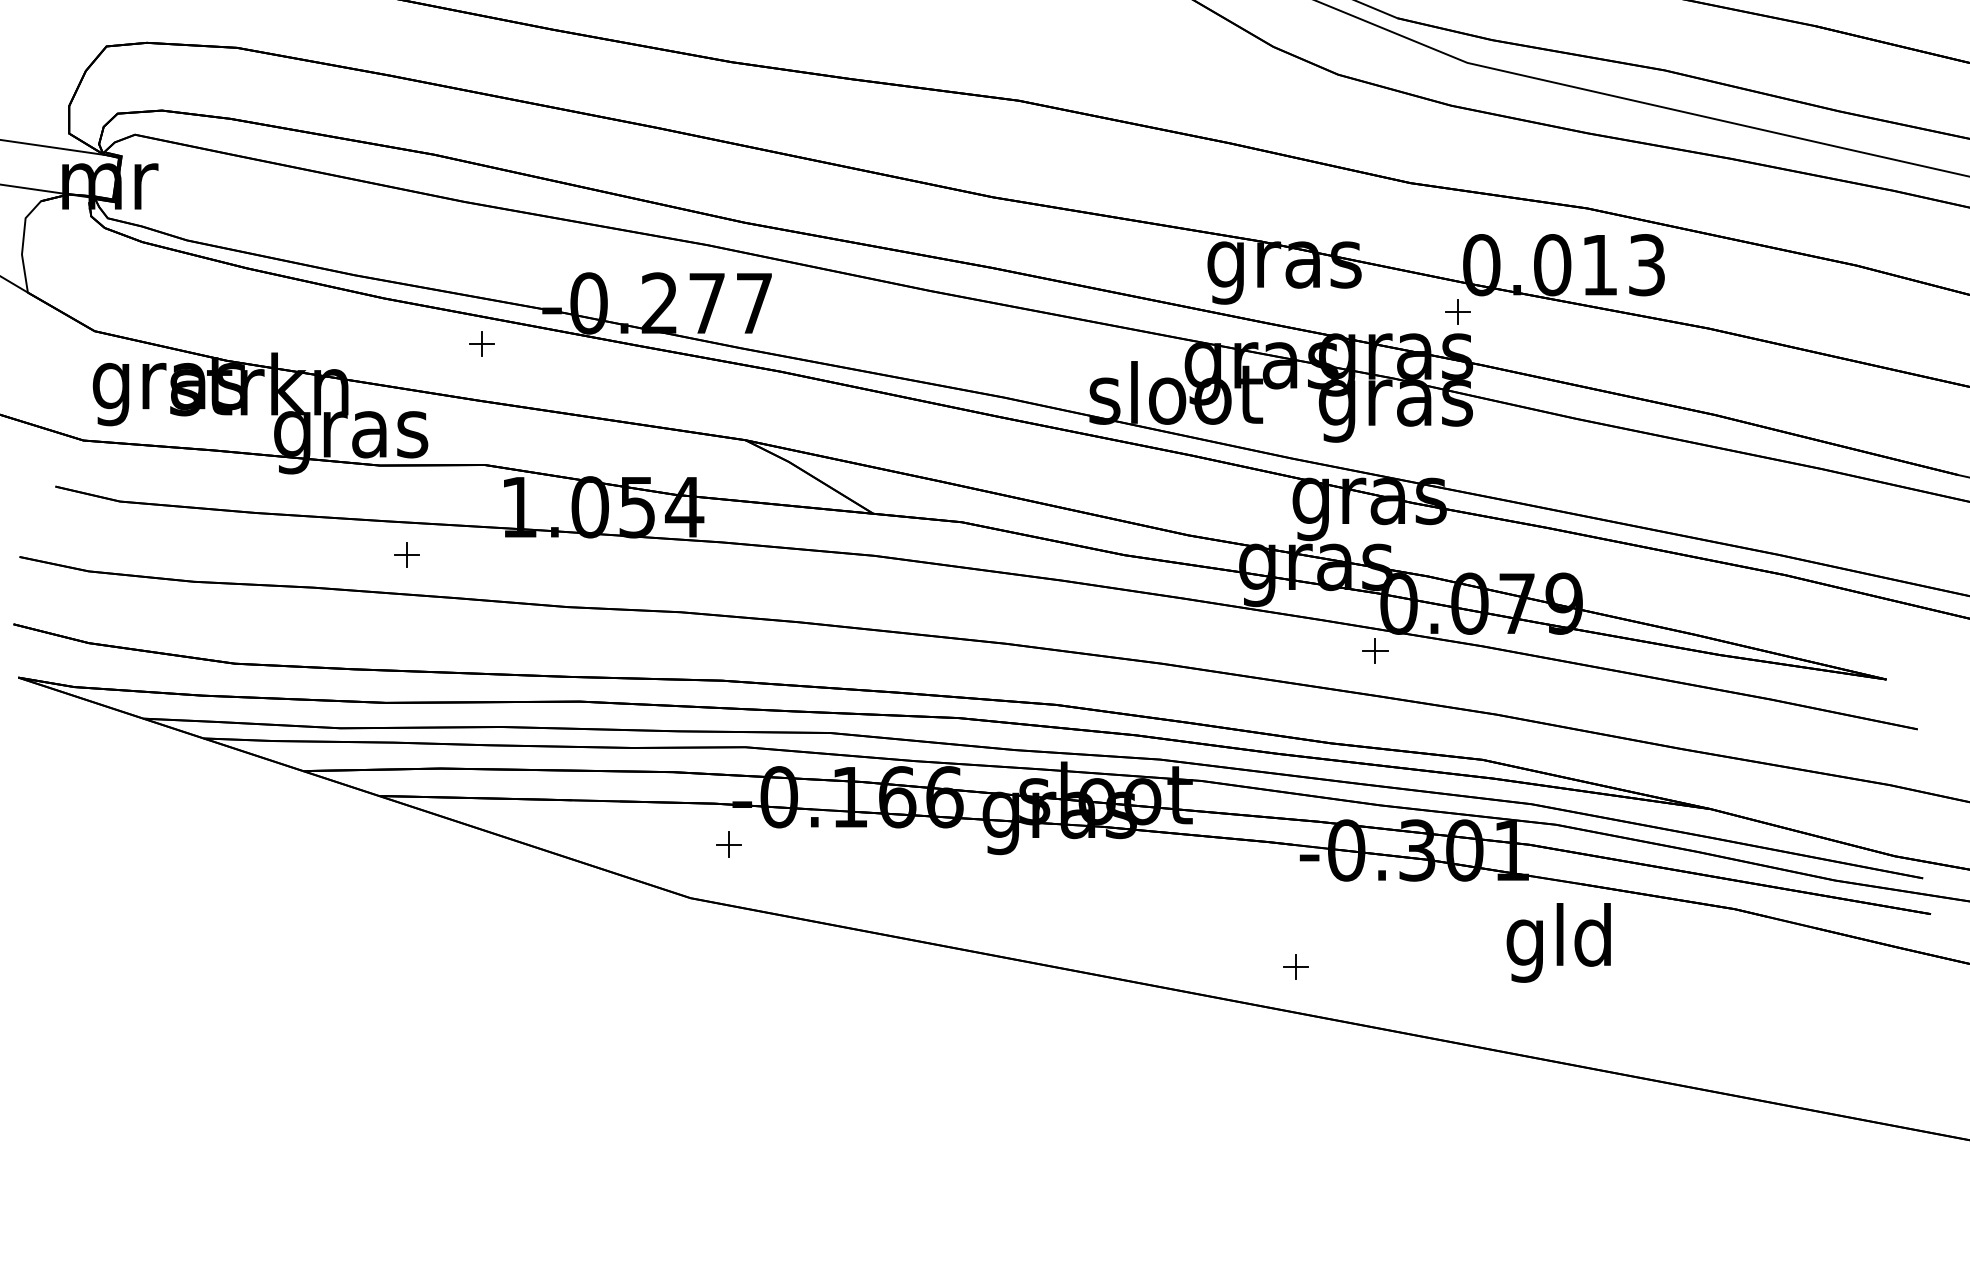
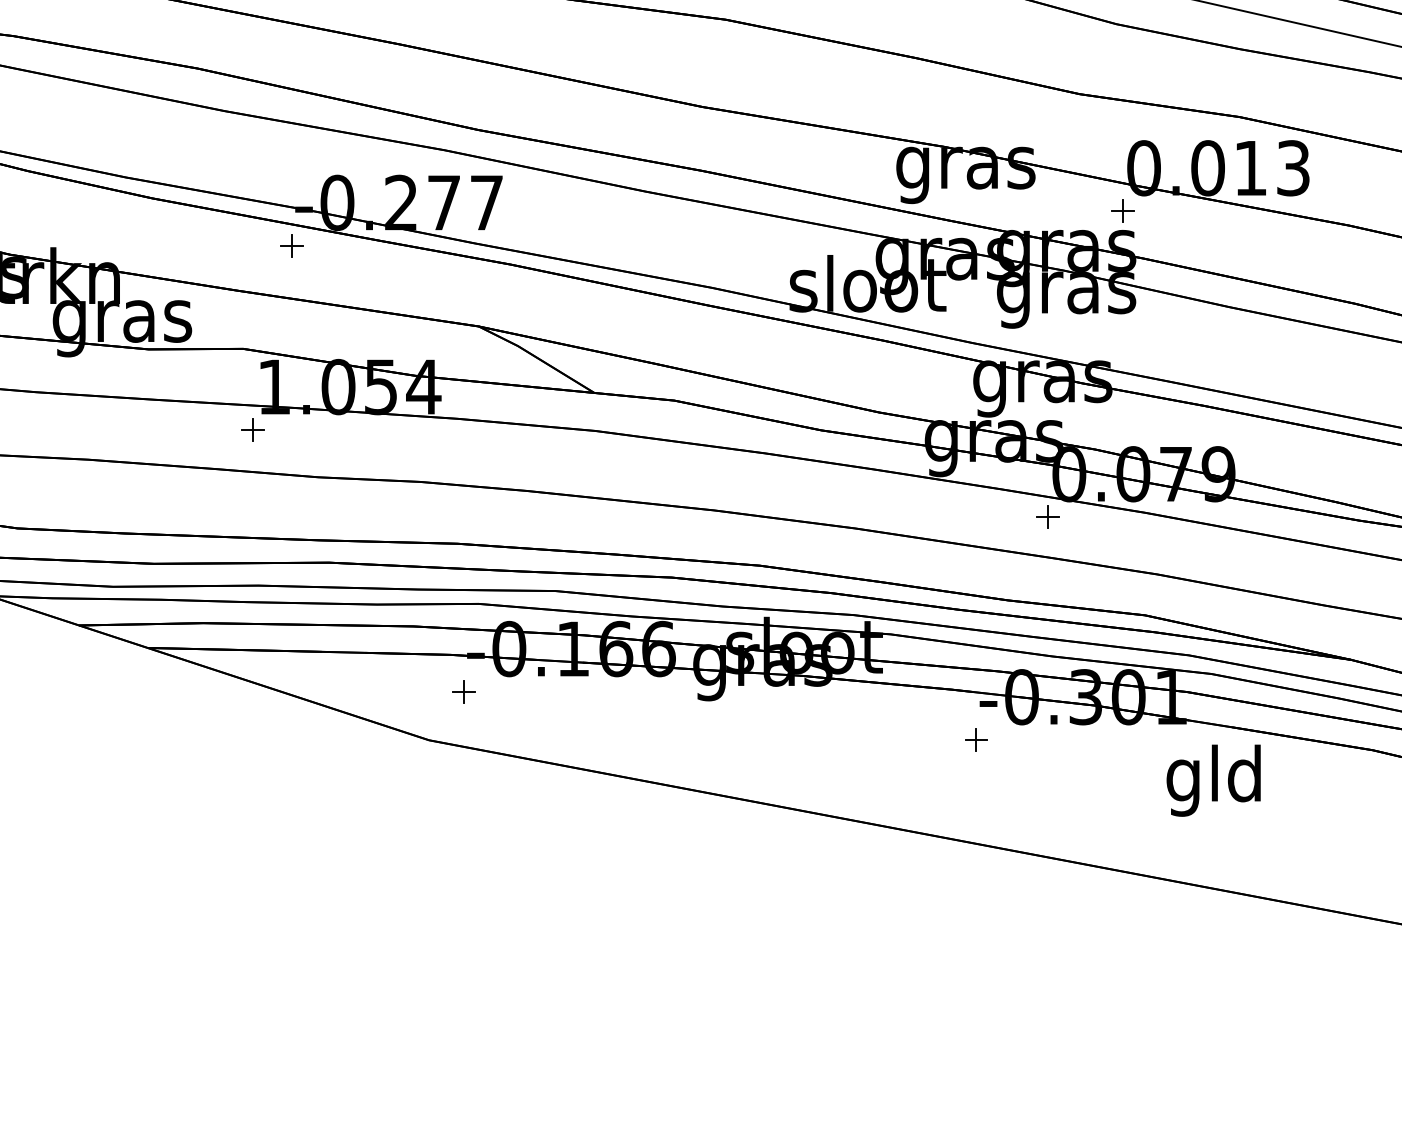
part: (481, 343) -> (291, 245), moved
part: (406, 554) -> (252, 429), moved
part: (1295, 966) -> (975, 739), moved

